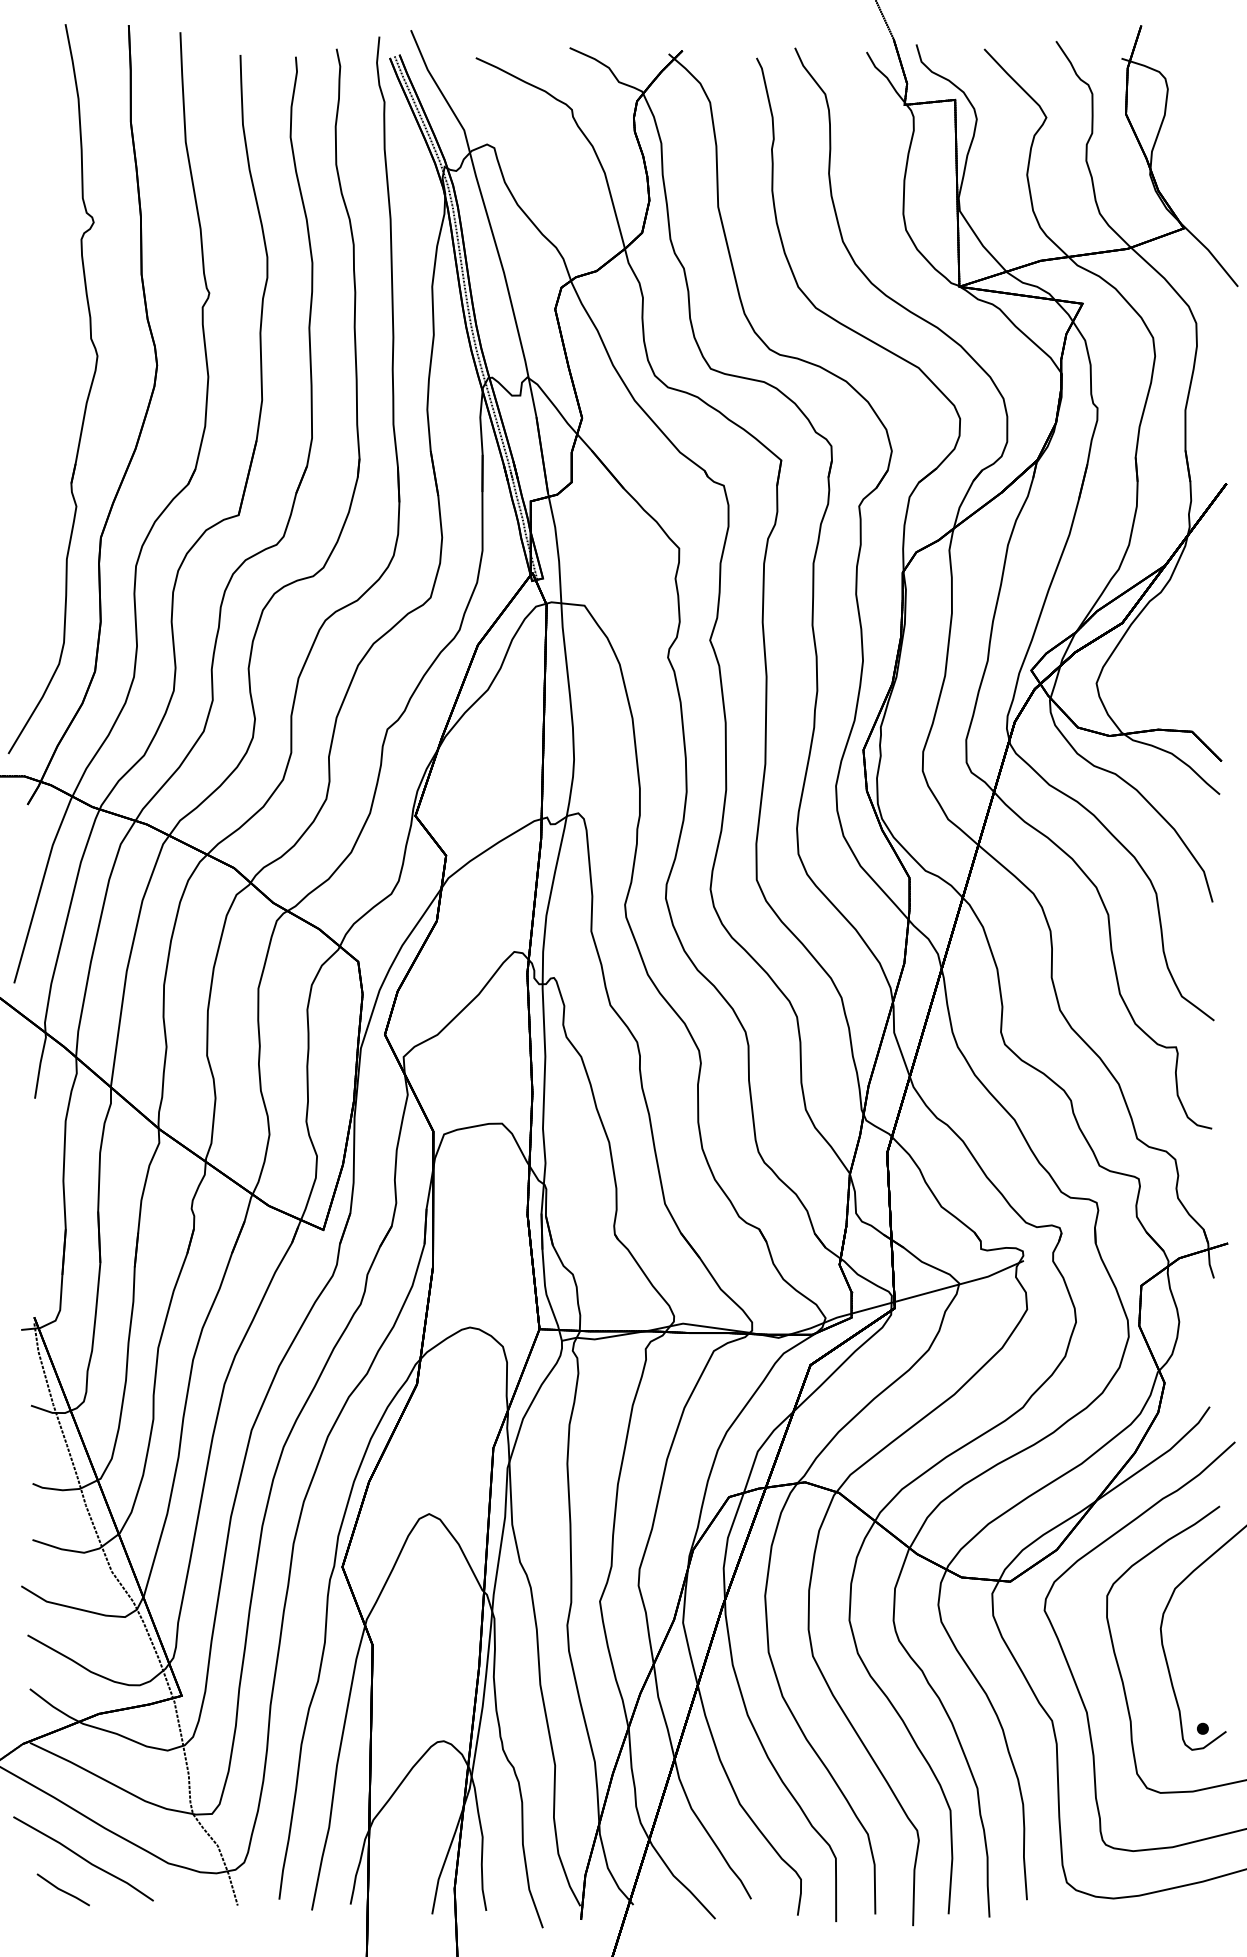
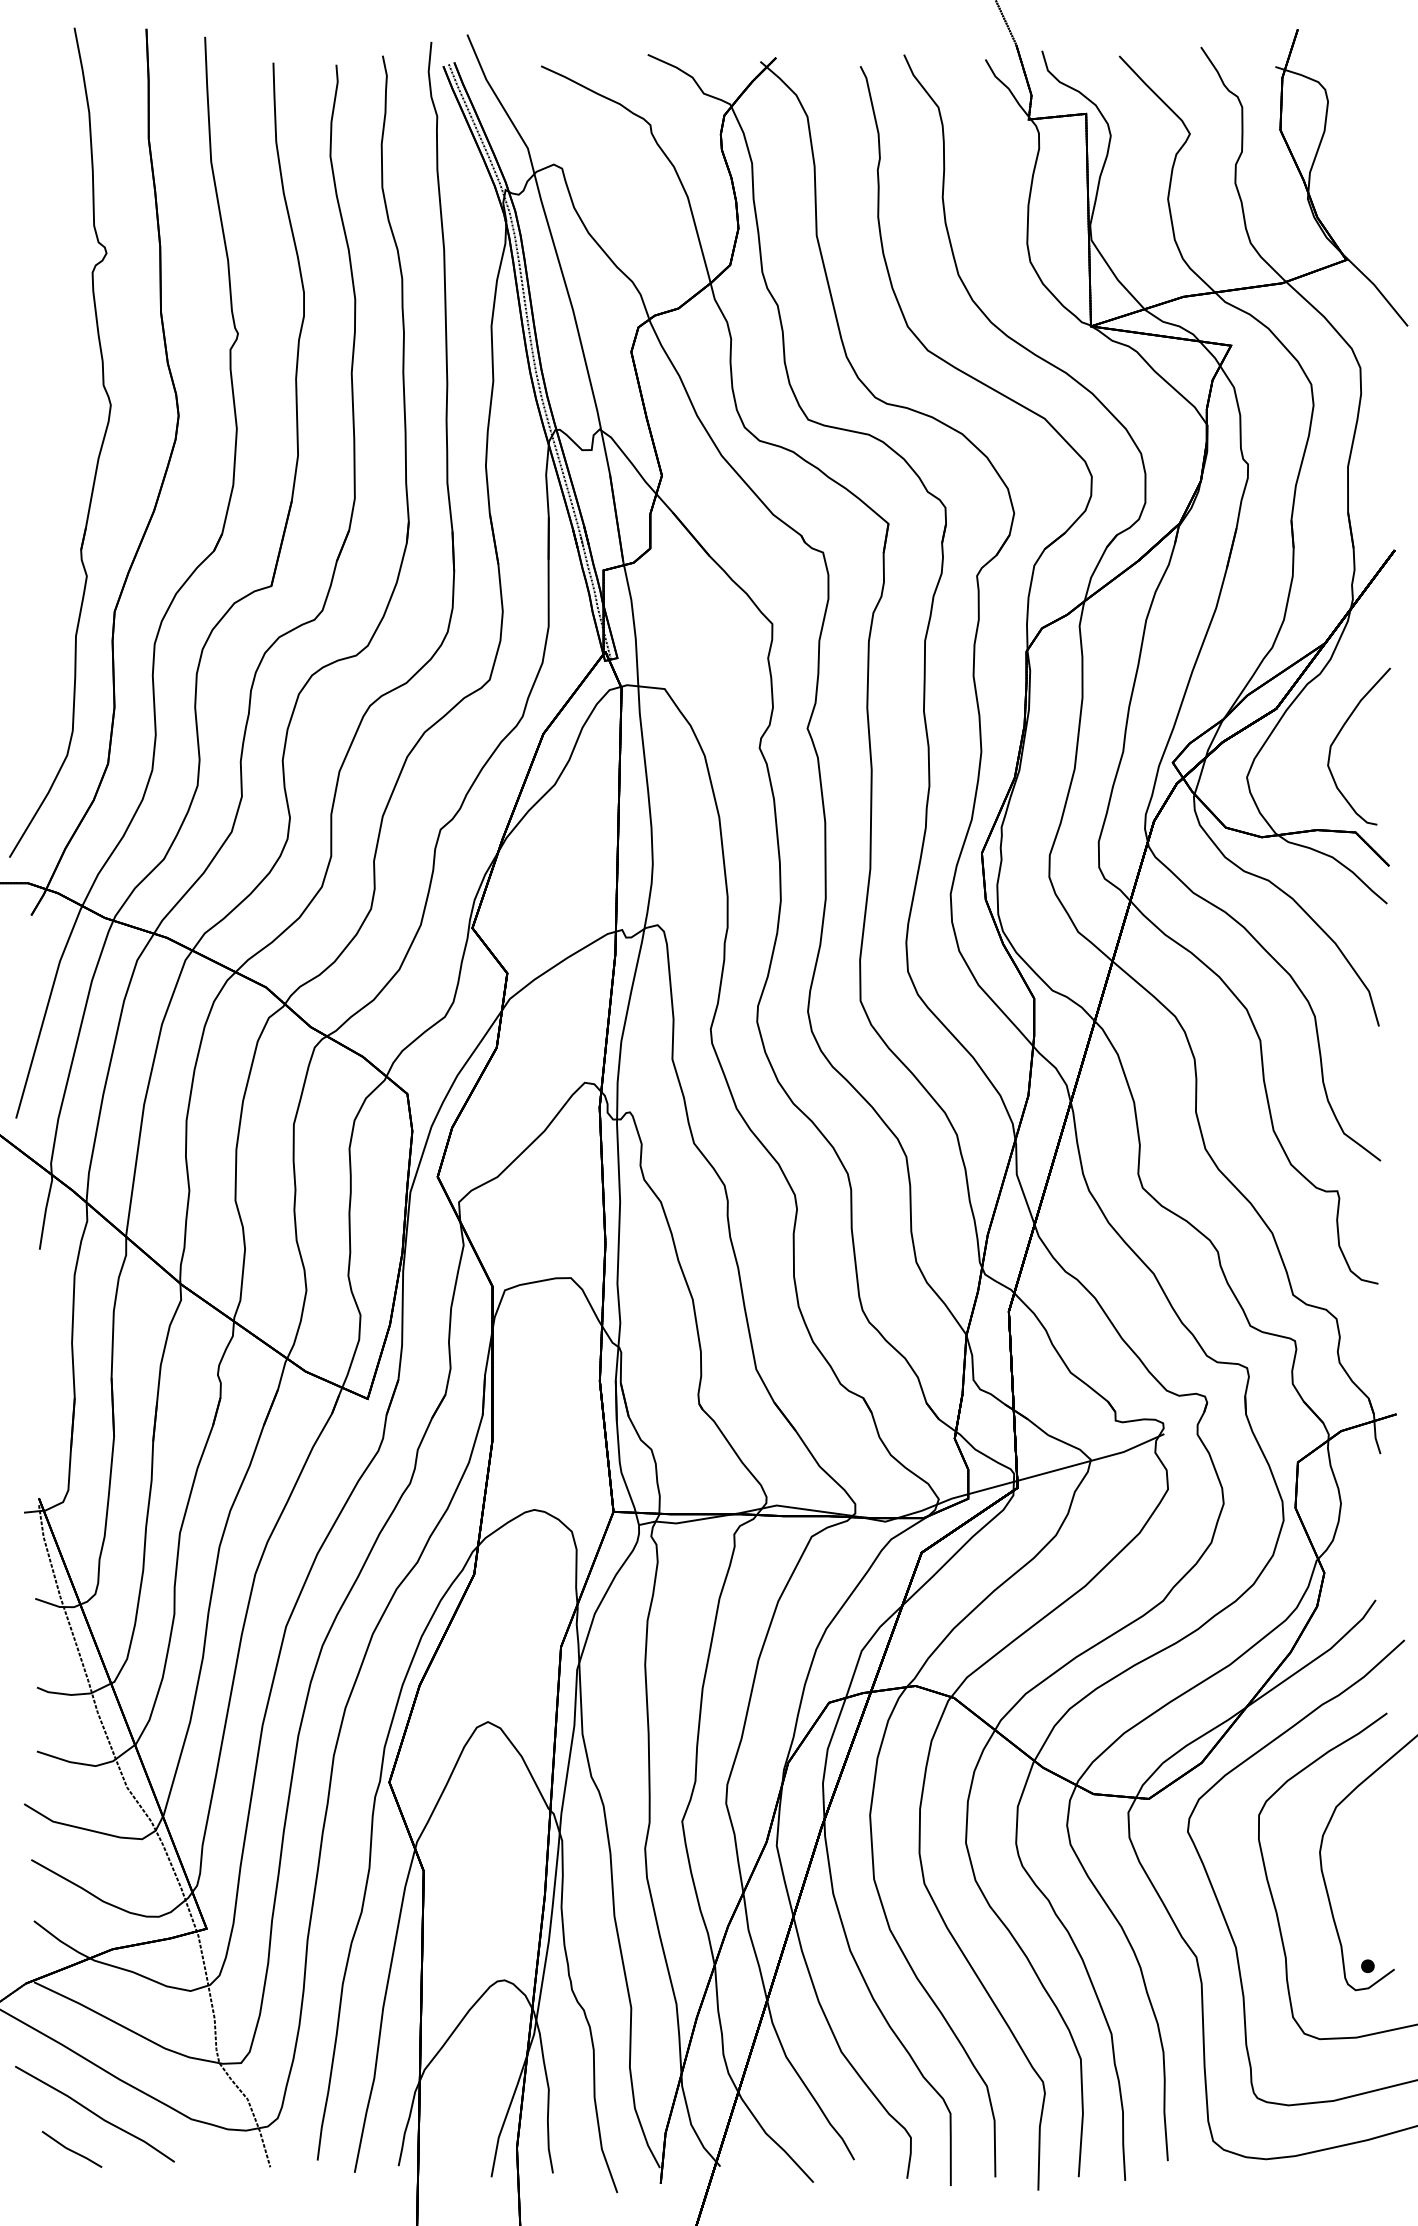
curve: (1179, 643) -> (1341, 732), added

